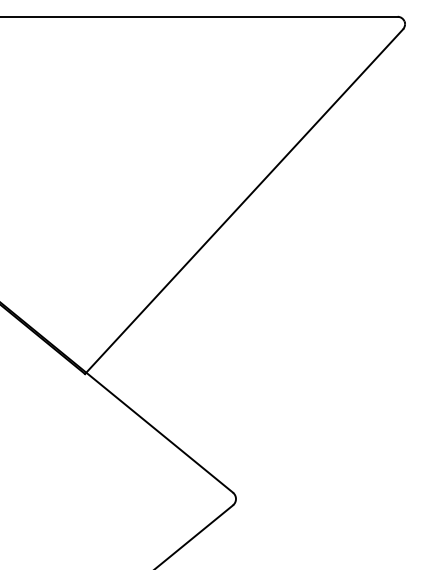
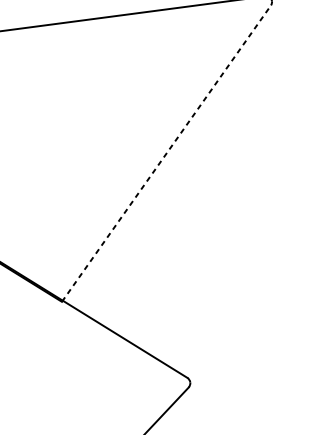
line: (244, 201) -> (166, 153), solid -> dashed

